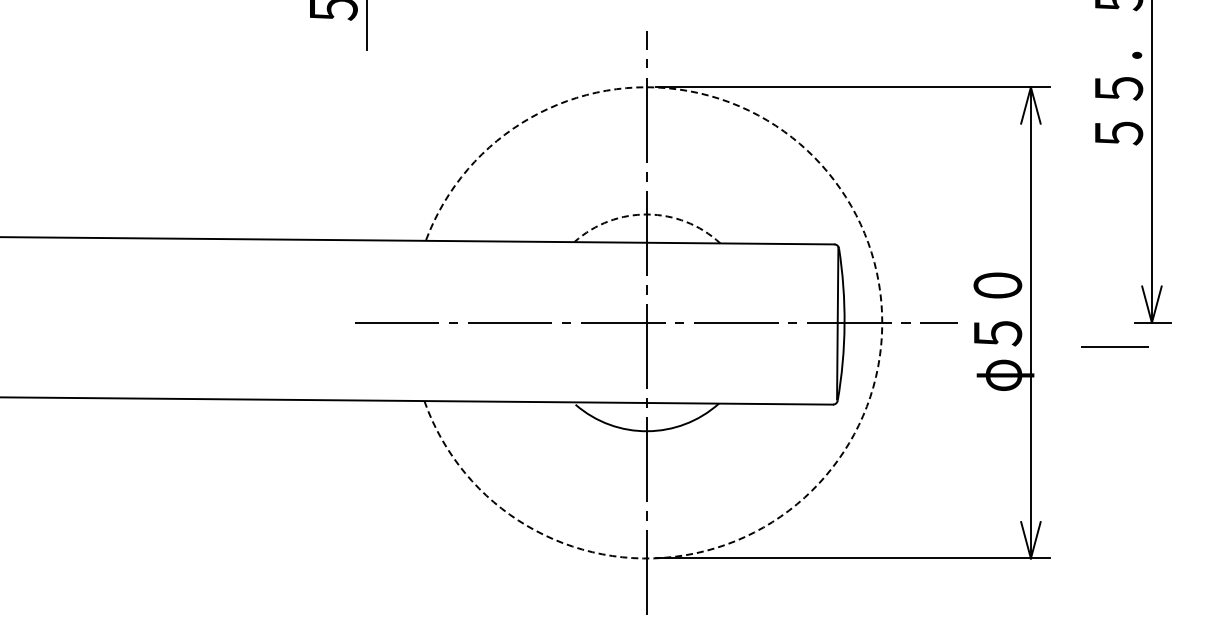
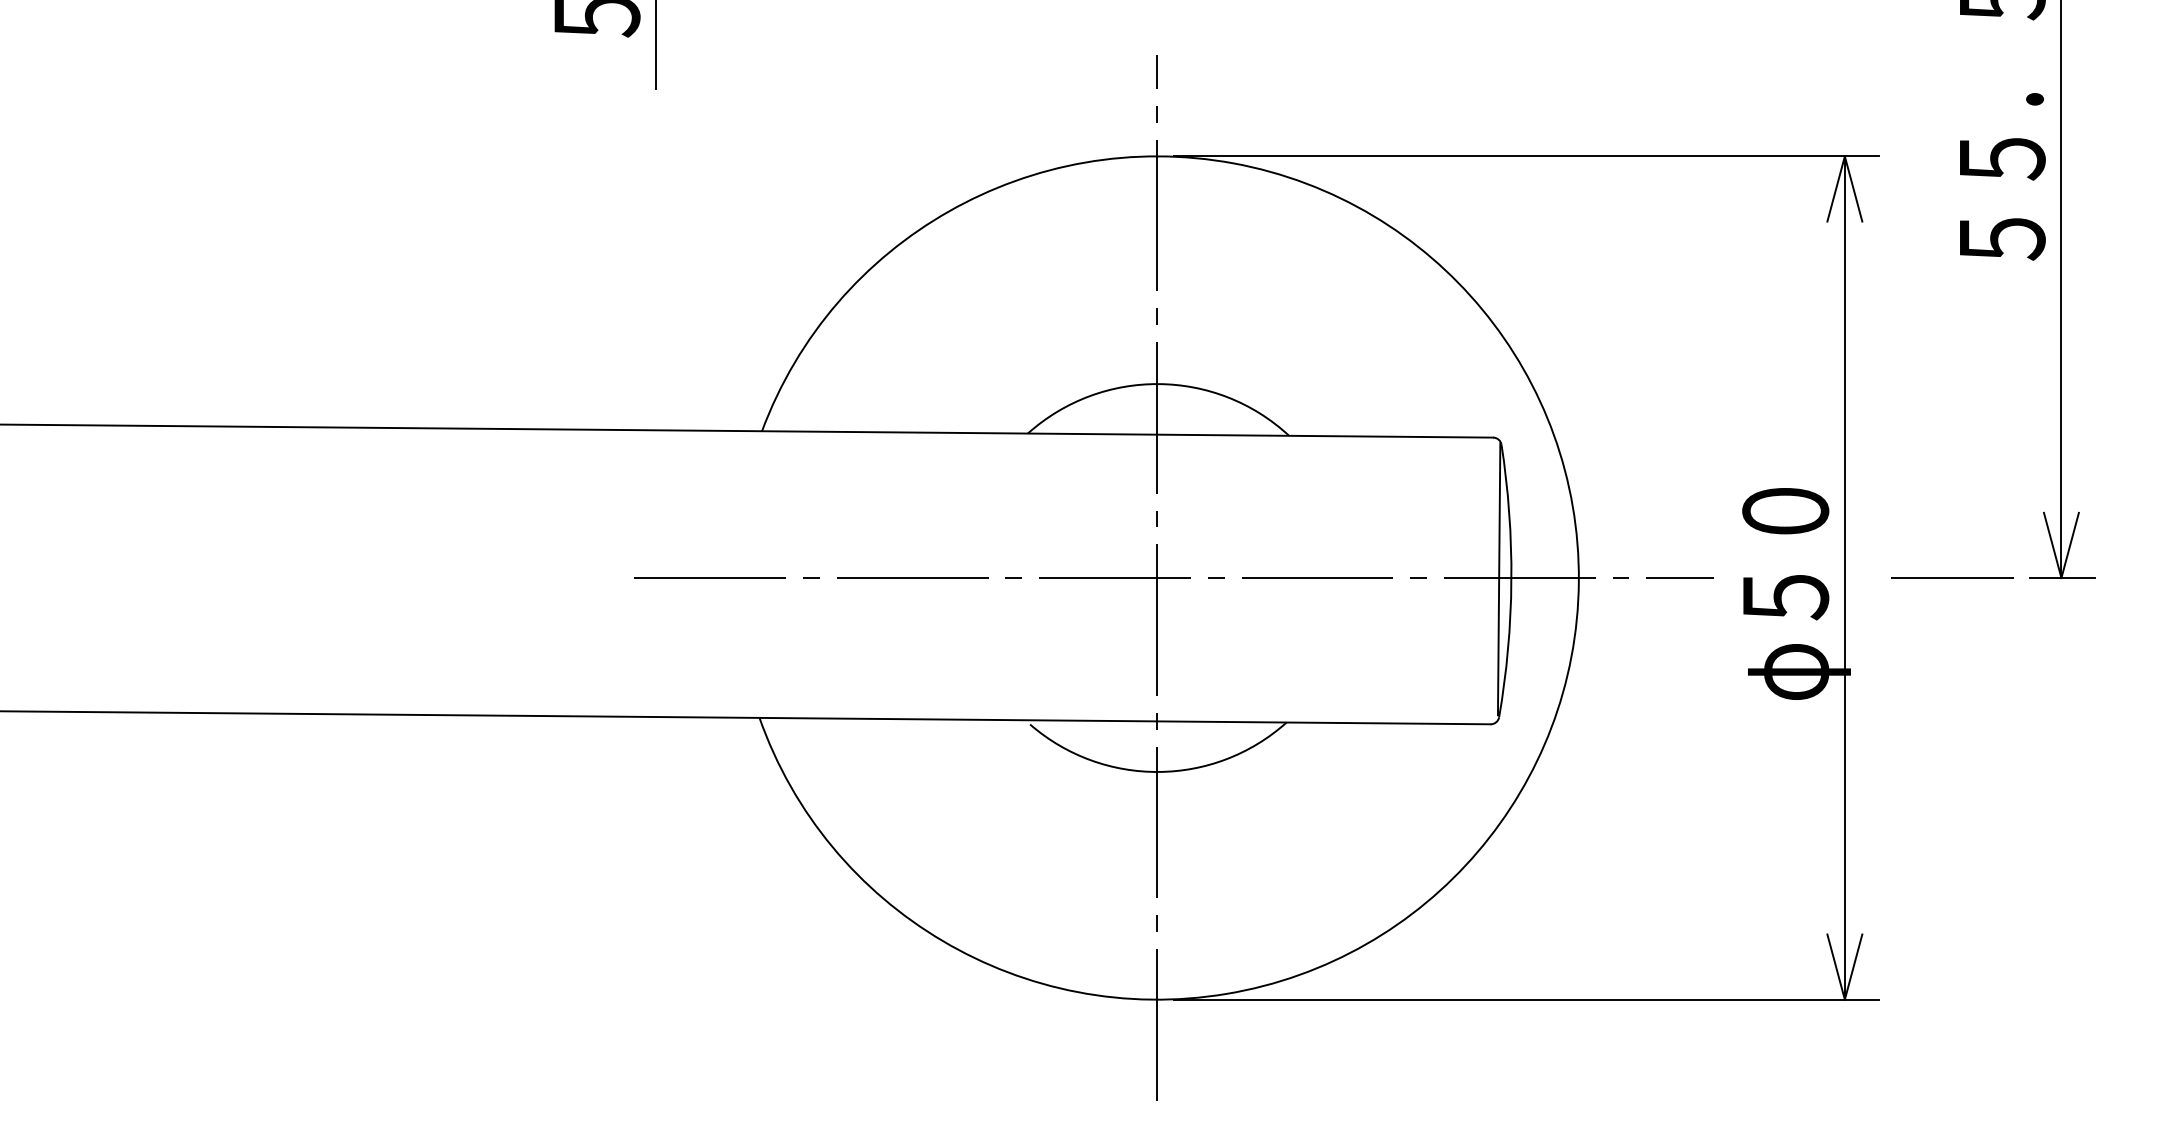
arc: (647, 214) -> (1158, 384), dashed -> solid
arc: (882, 324) -> (1579, 580), dashed -> solid
line: (1114, 346) -> (1951, 577), moved

